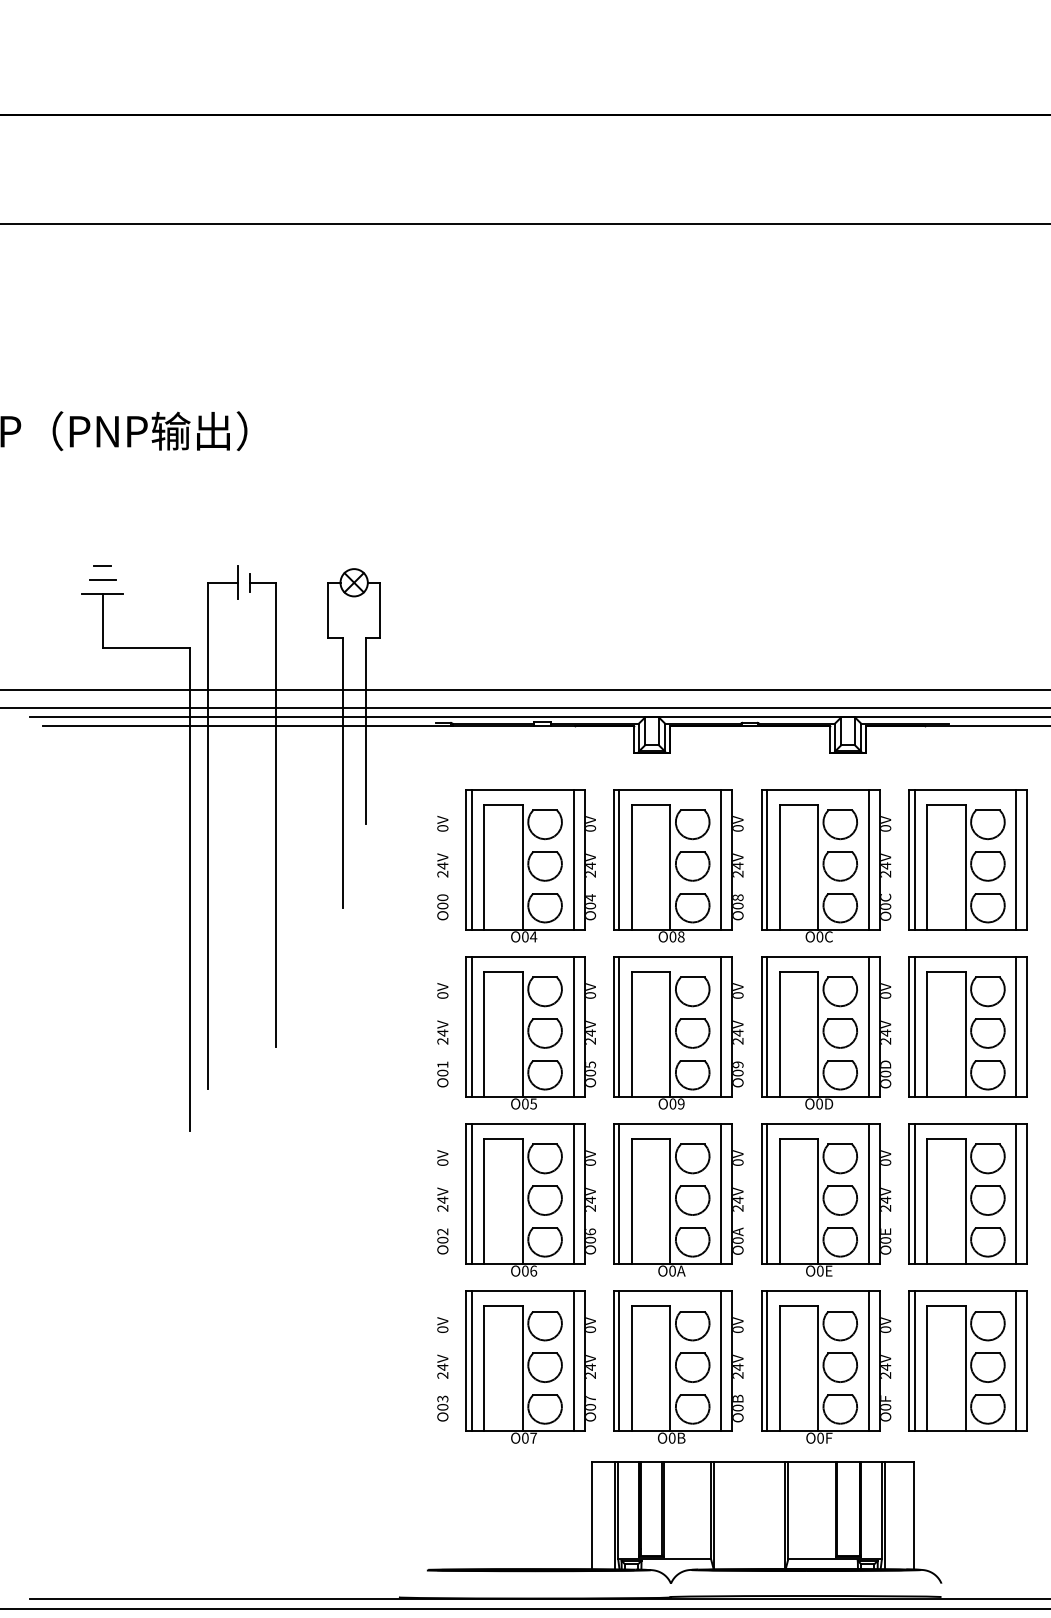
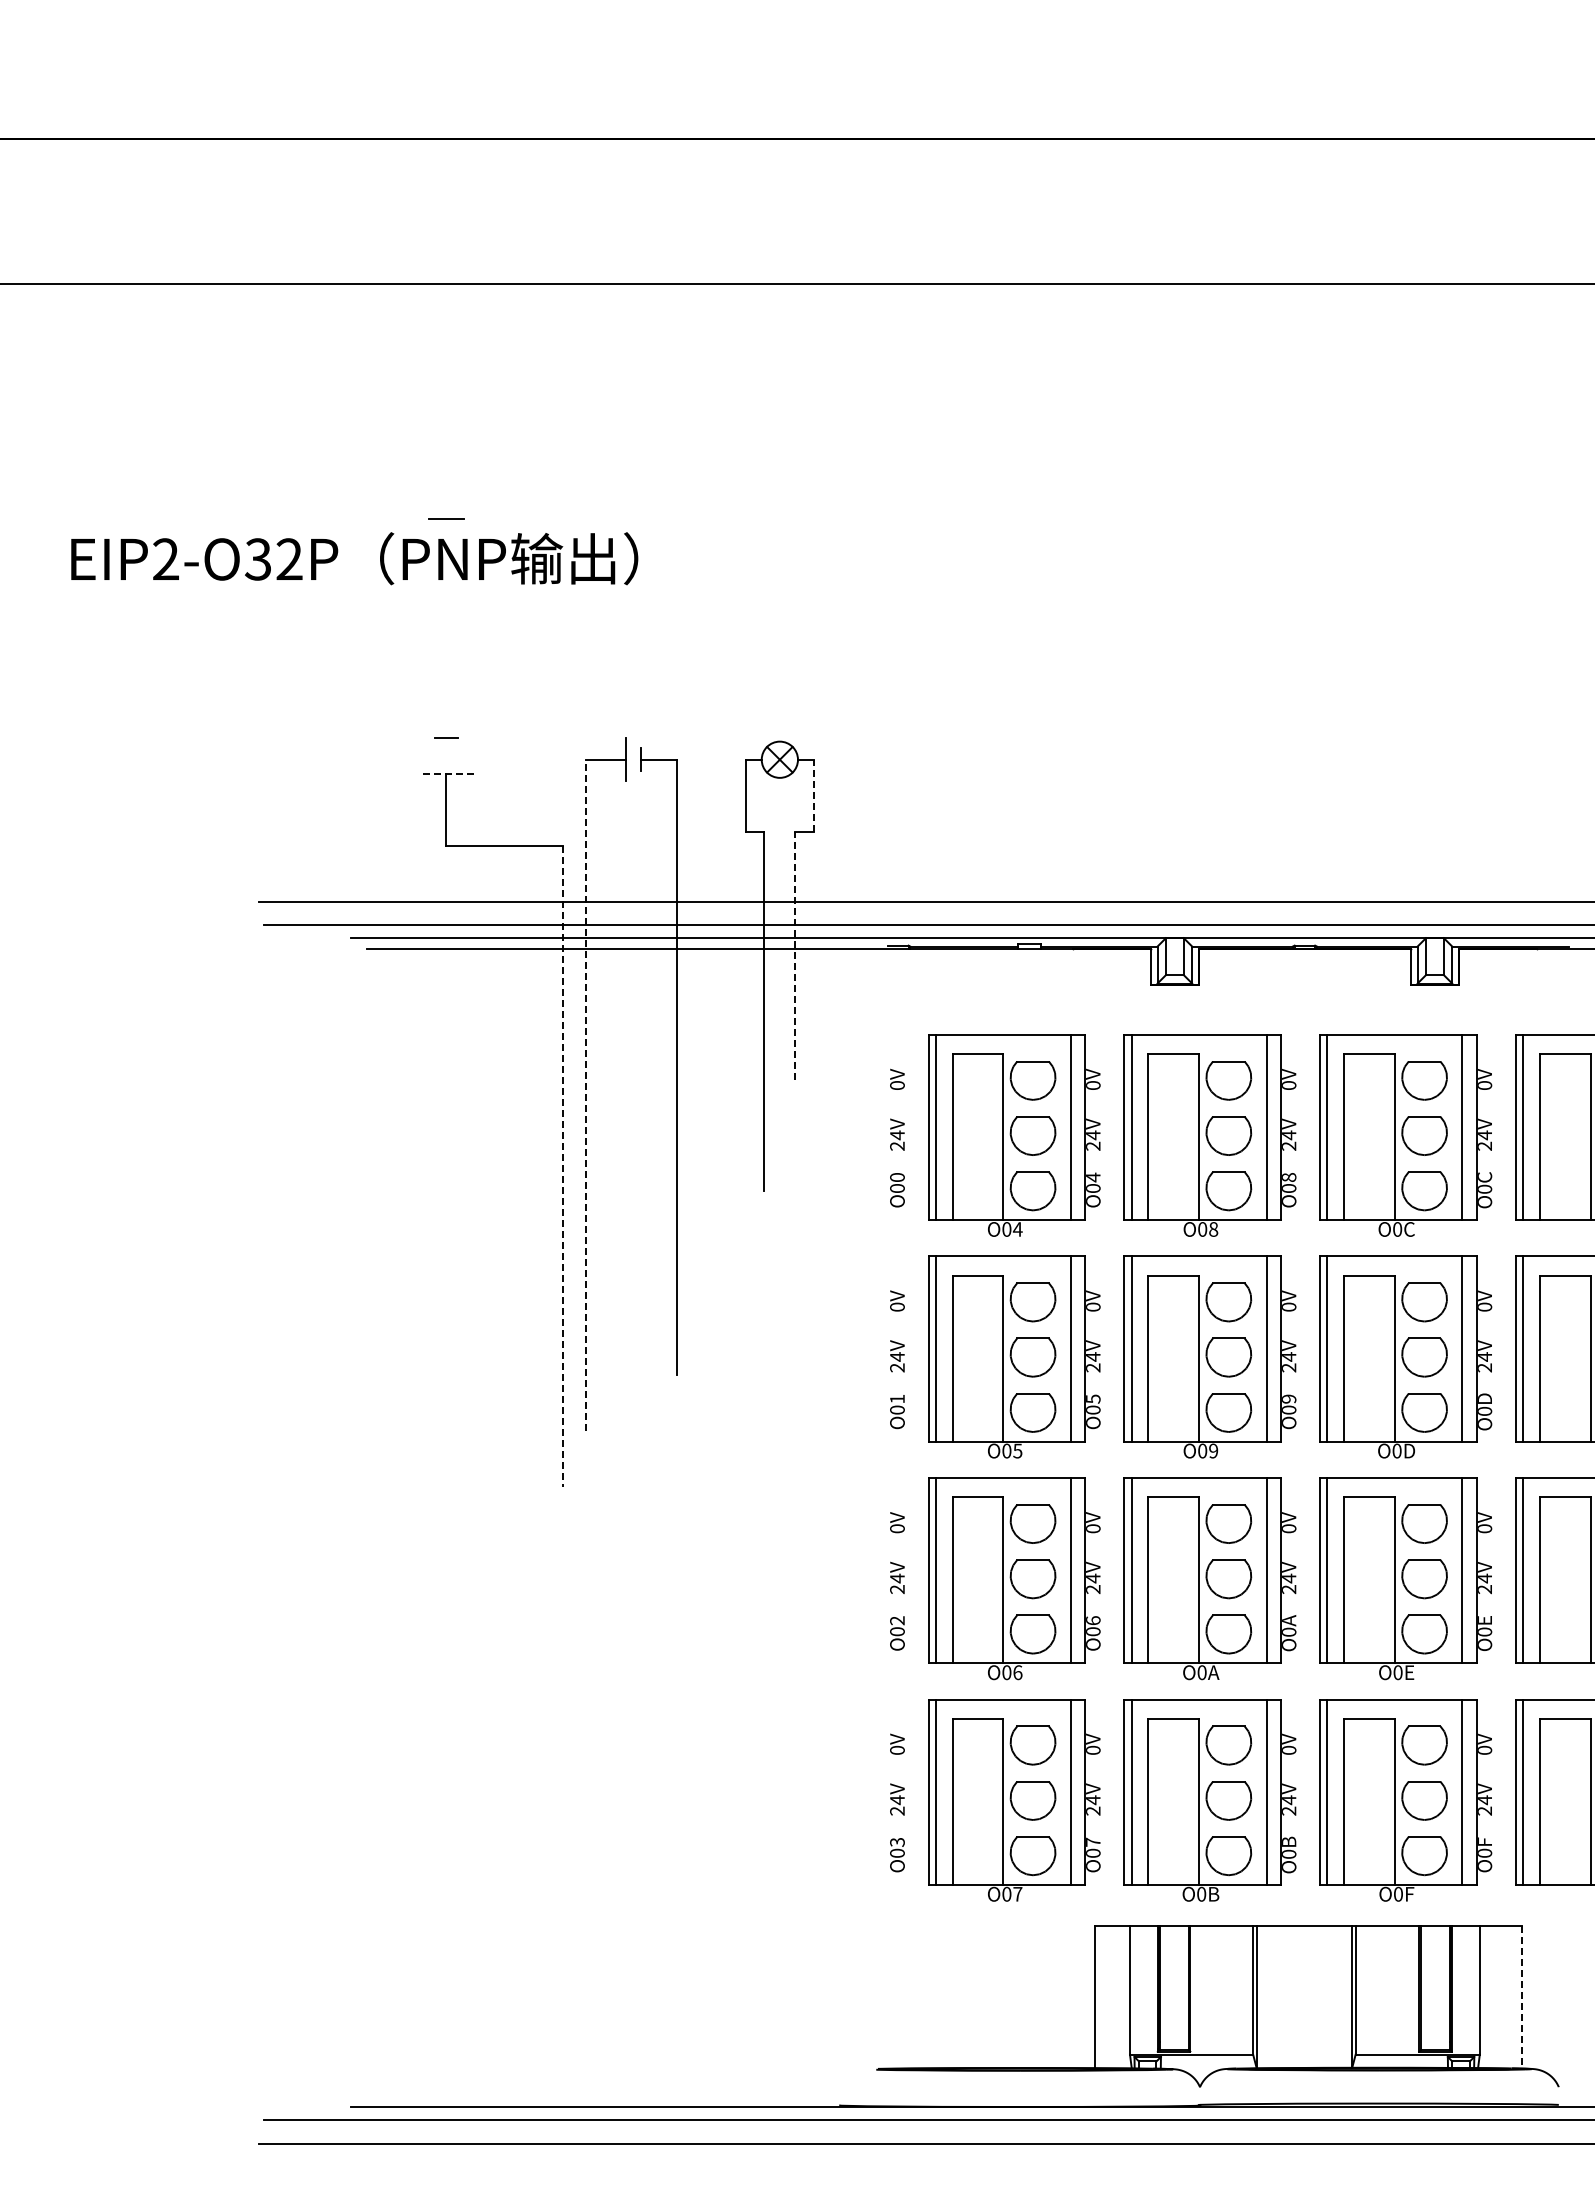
line: (102, 579) -> (446, 518), moved
line: (102, 593) -> (445, 774), solid -> dashed
line: (380, 609) -> (814, 795), solid -> dashed
line: (365, 731) -> (795, 956), solid -> dashed
line: (207, 835) -> (585, 1095), solid -> dashed
line: (190, 889) -> (562, 1166), solid -> dashed
line: (614, 1515) -> (1125, 1996), removed
line: (885, 1515) -> (1484, 1996), removed
line: (914, 1516) -> (1522, 1997), solid -> dashed

